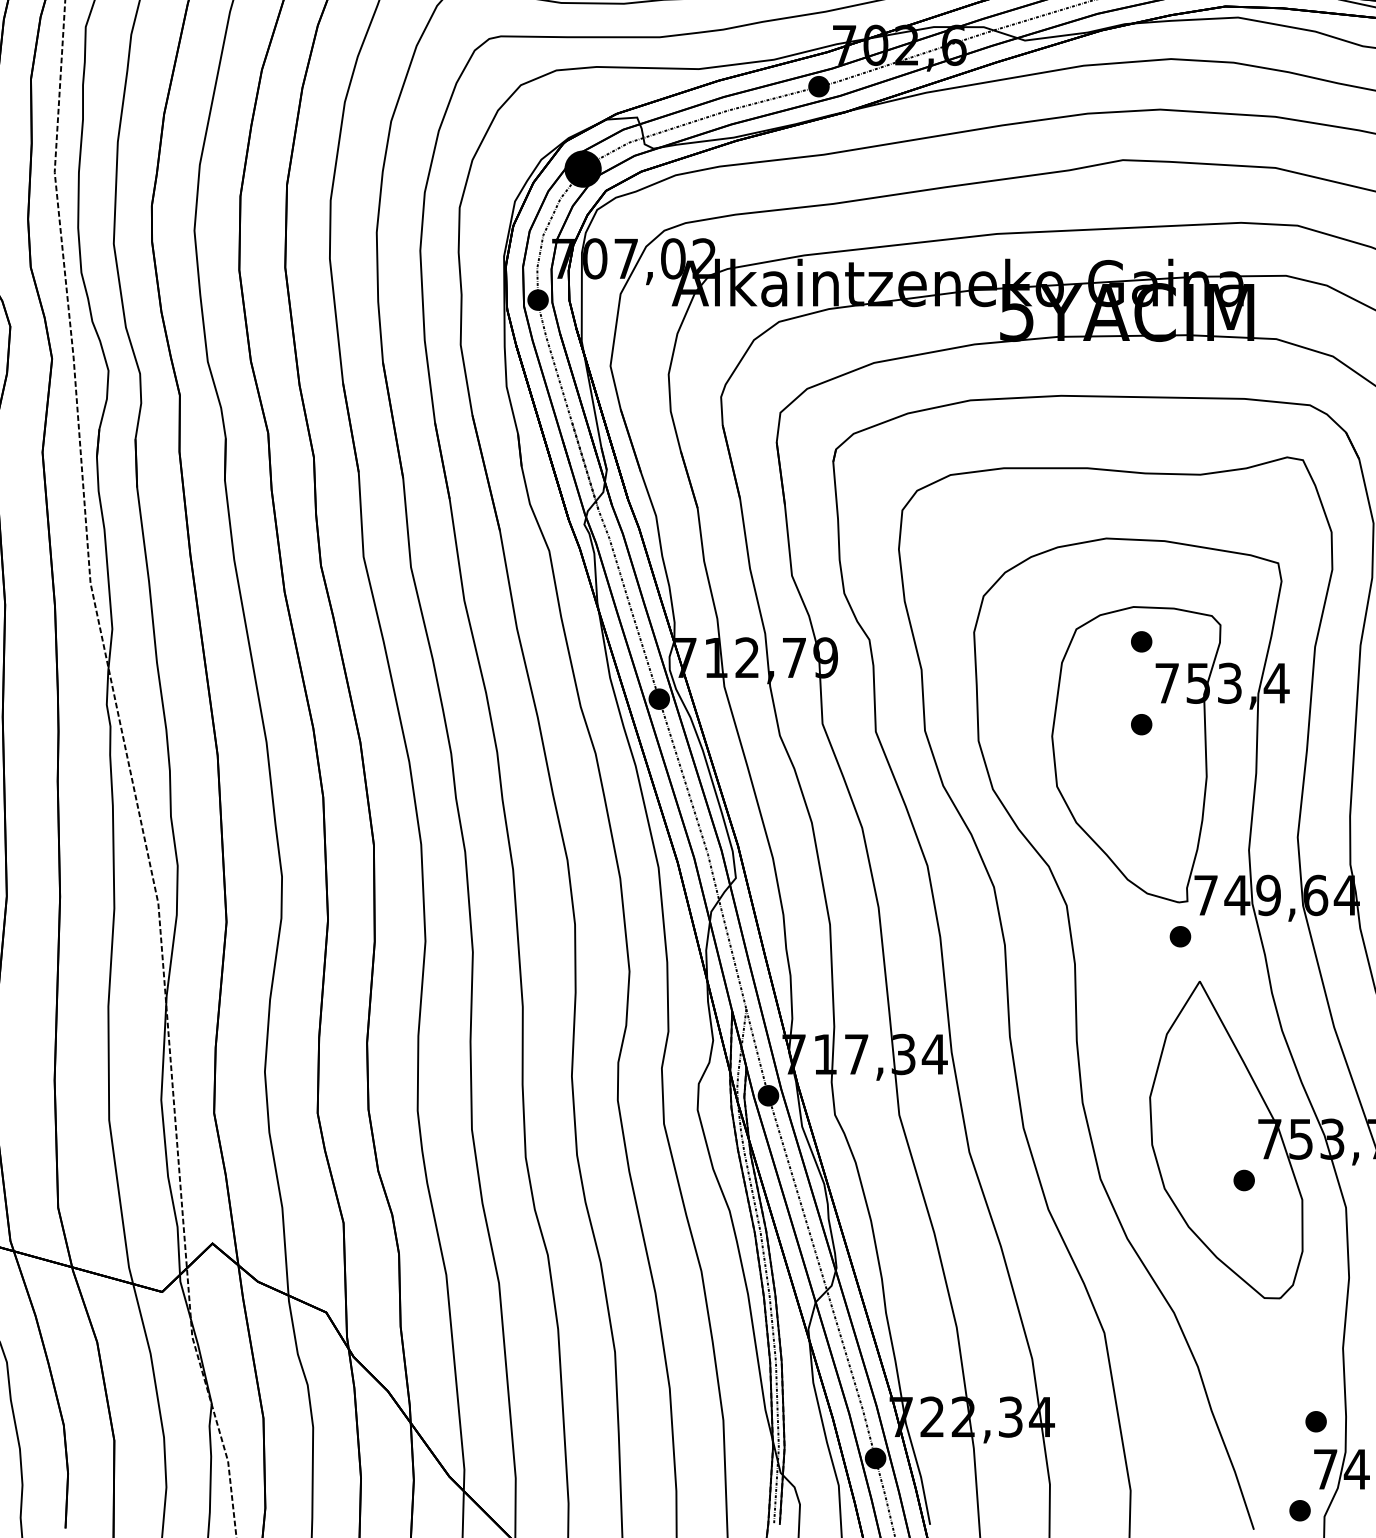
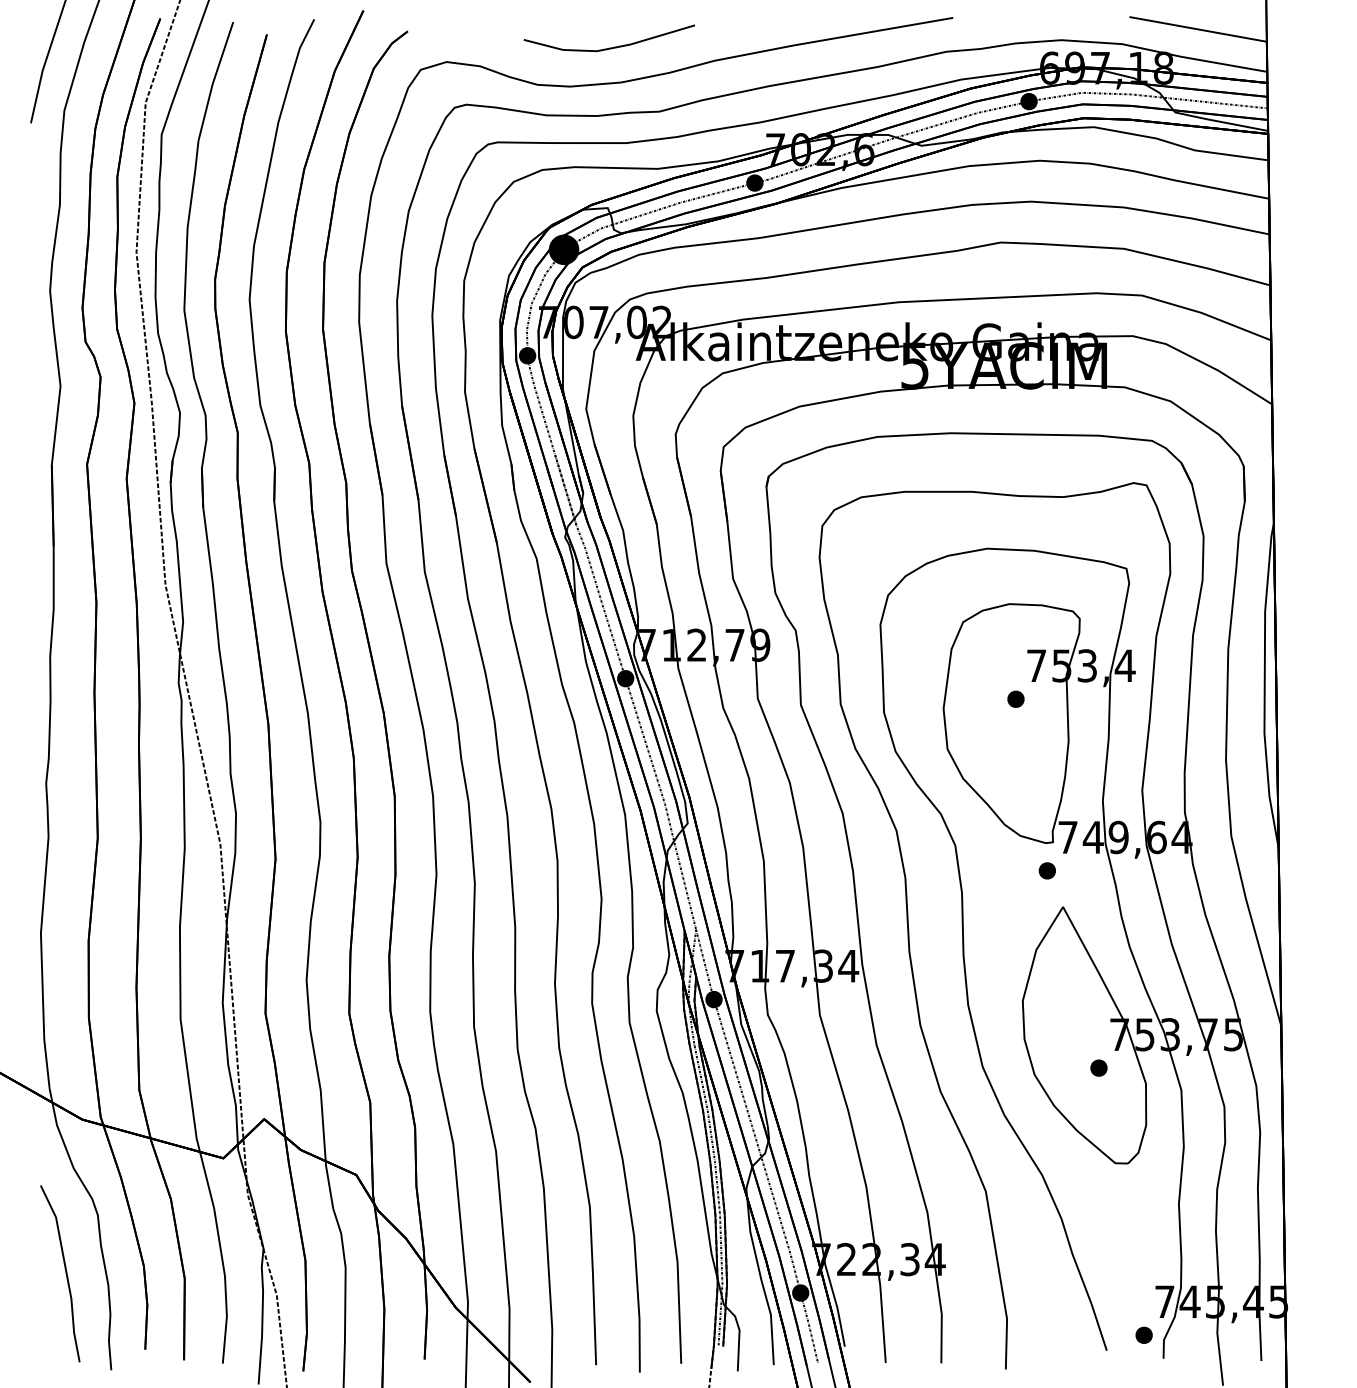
part: (1141, 640) -> (1015, 631), removed
part: (1315, 1420) -> (1156, 1262), removed

